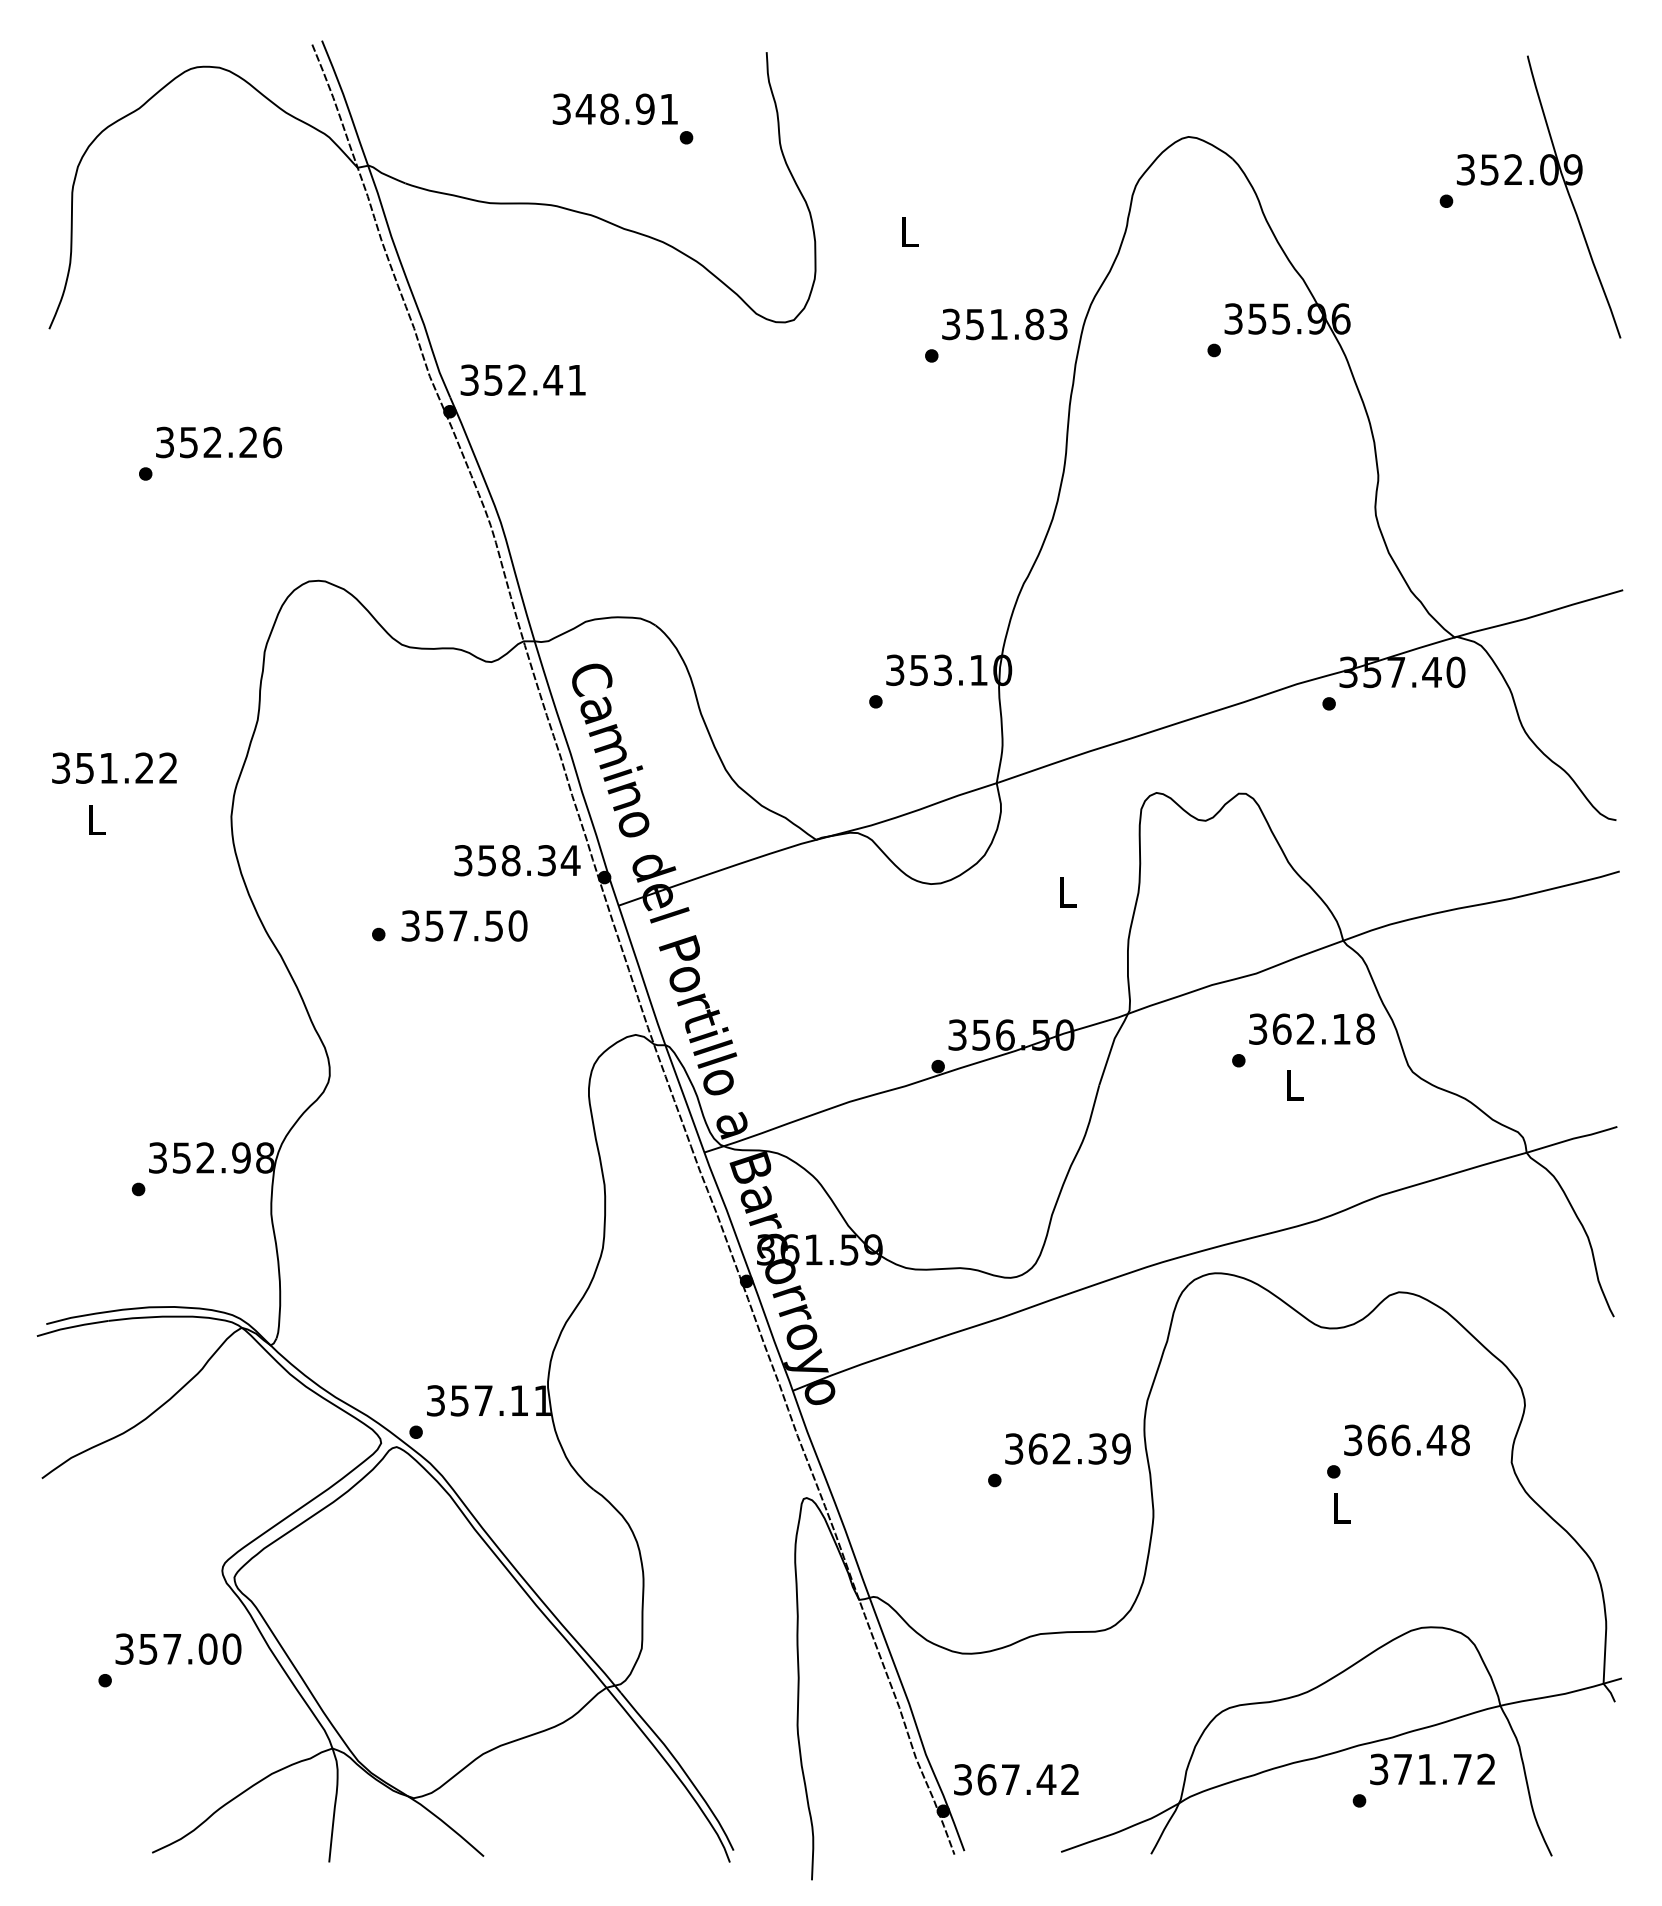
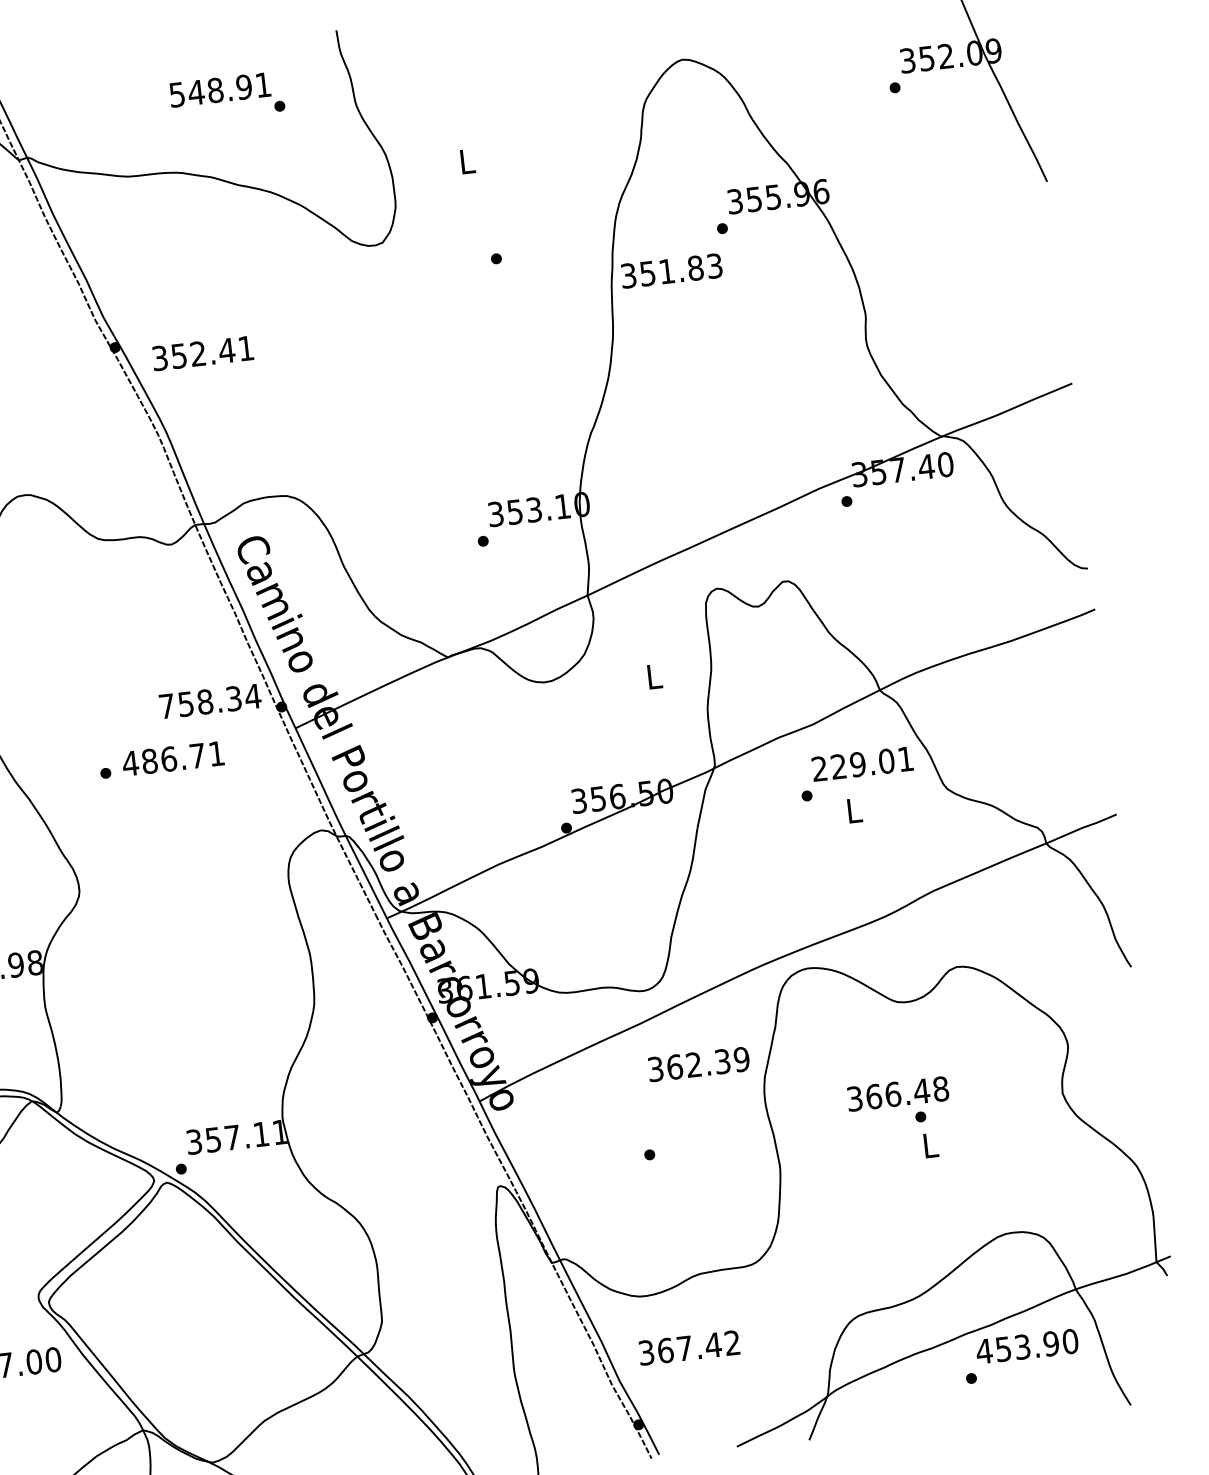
text: (561, 108) -> (176, 94), 348.91 -> 548.91
text: (1004, 324) -> (671, 271), moved
text: (522, 379) -> (202, 352), moved
text: (463, 860) -> (167, 706), 358.34 -> 758.34
text: (463, 925) -> (172, 758), 357.50 -> 486.71
text: (1311, 1028) -> (862, 763), 362.18 -> 229.01
text: (1406, 1440) -> (897, 1094), moved
text: (1067, 1448) -> (698, 1064), moved
text: (1432, 1769) -> (1027, 1346), 371.72 -> 453.90
text: (1016, 1779) -> (689, 1347), moved

